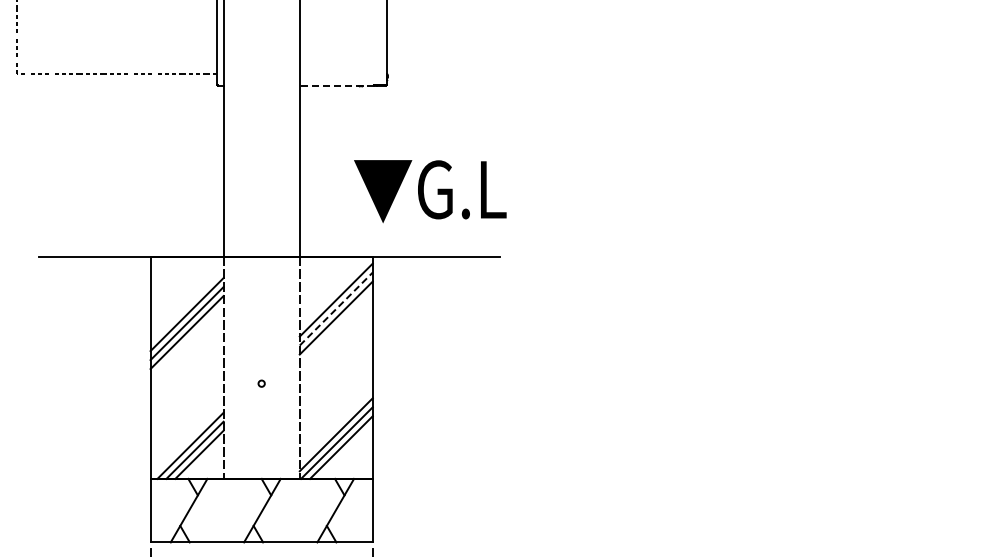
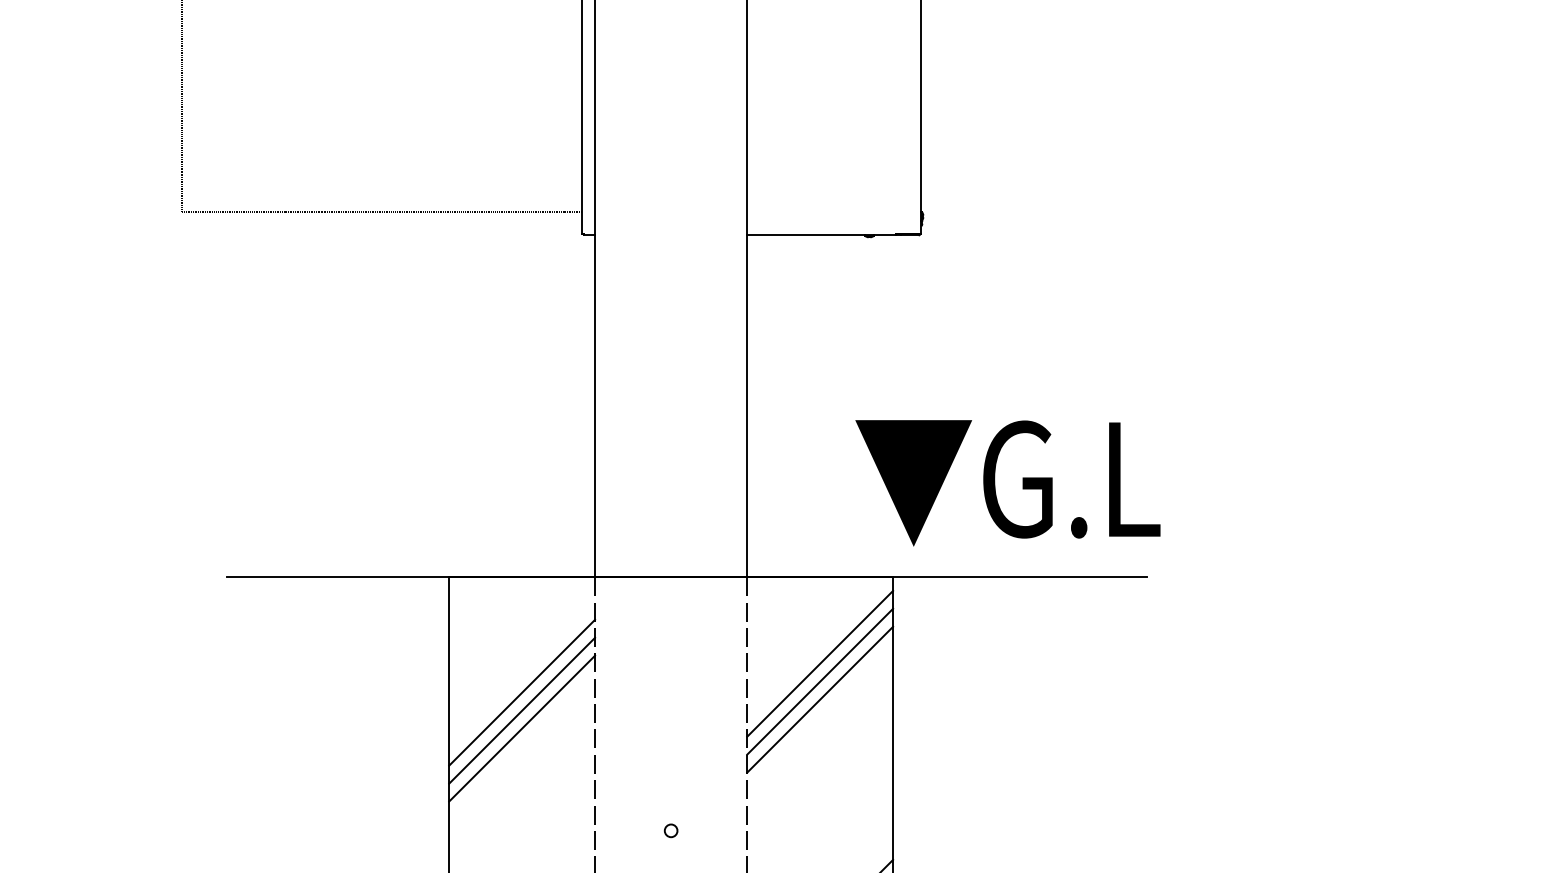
line: (336, 85) -> (820, 235), dashed -> solid
text: (430, 191) -> (1008, 482), moved
line: (336, 309) -> (820, 682), dashed -> solid

